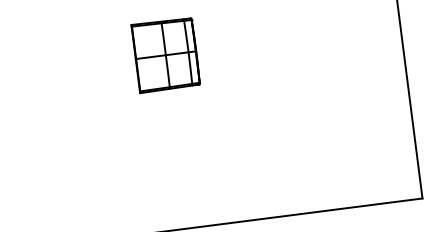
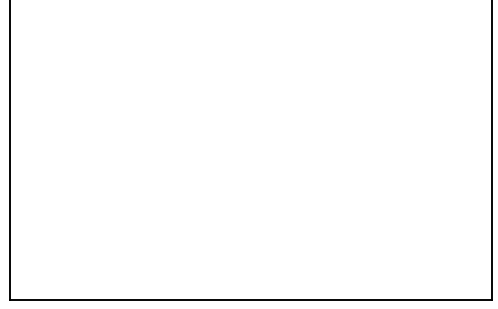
part: (166, 54) -> (255, 124), removed

